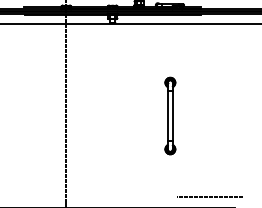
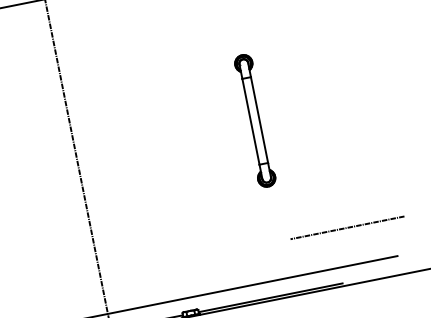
line: (209, 196) -> (346, 226), moved

